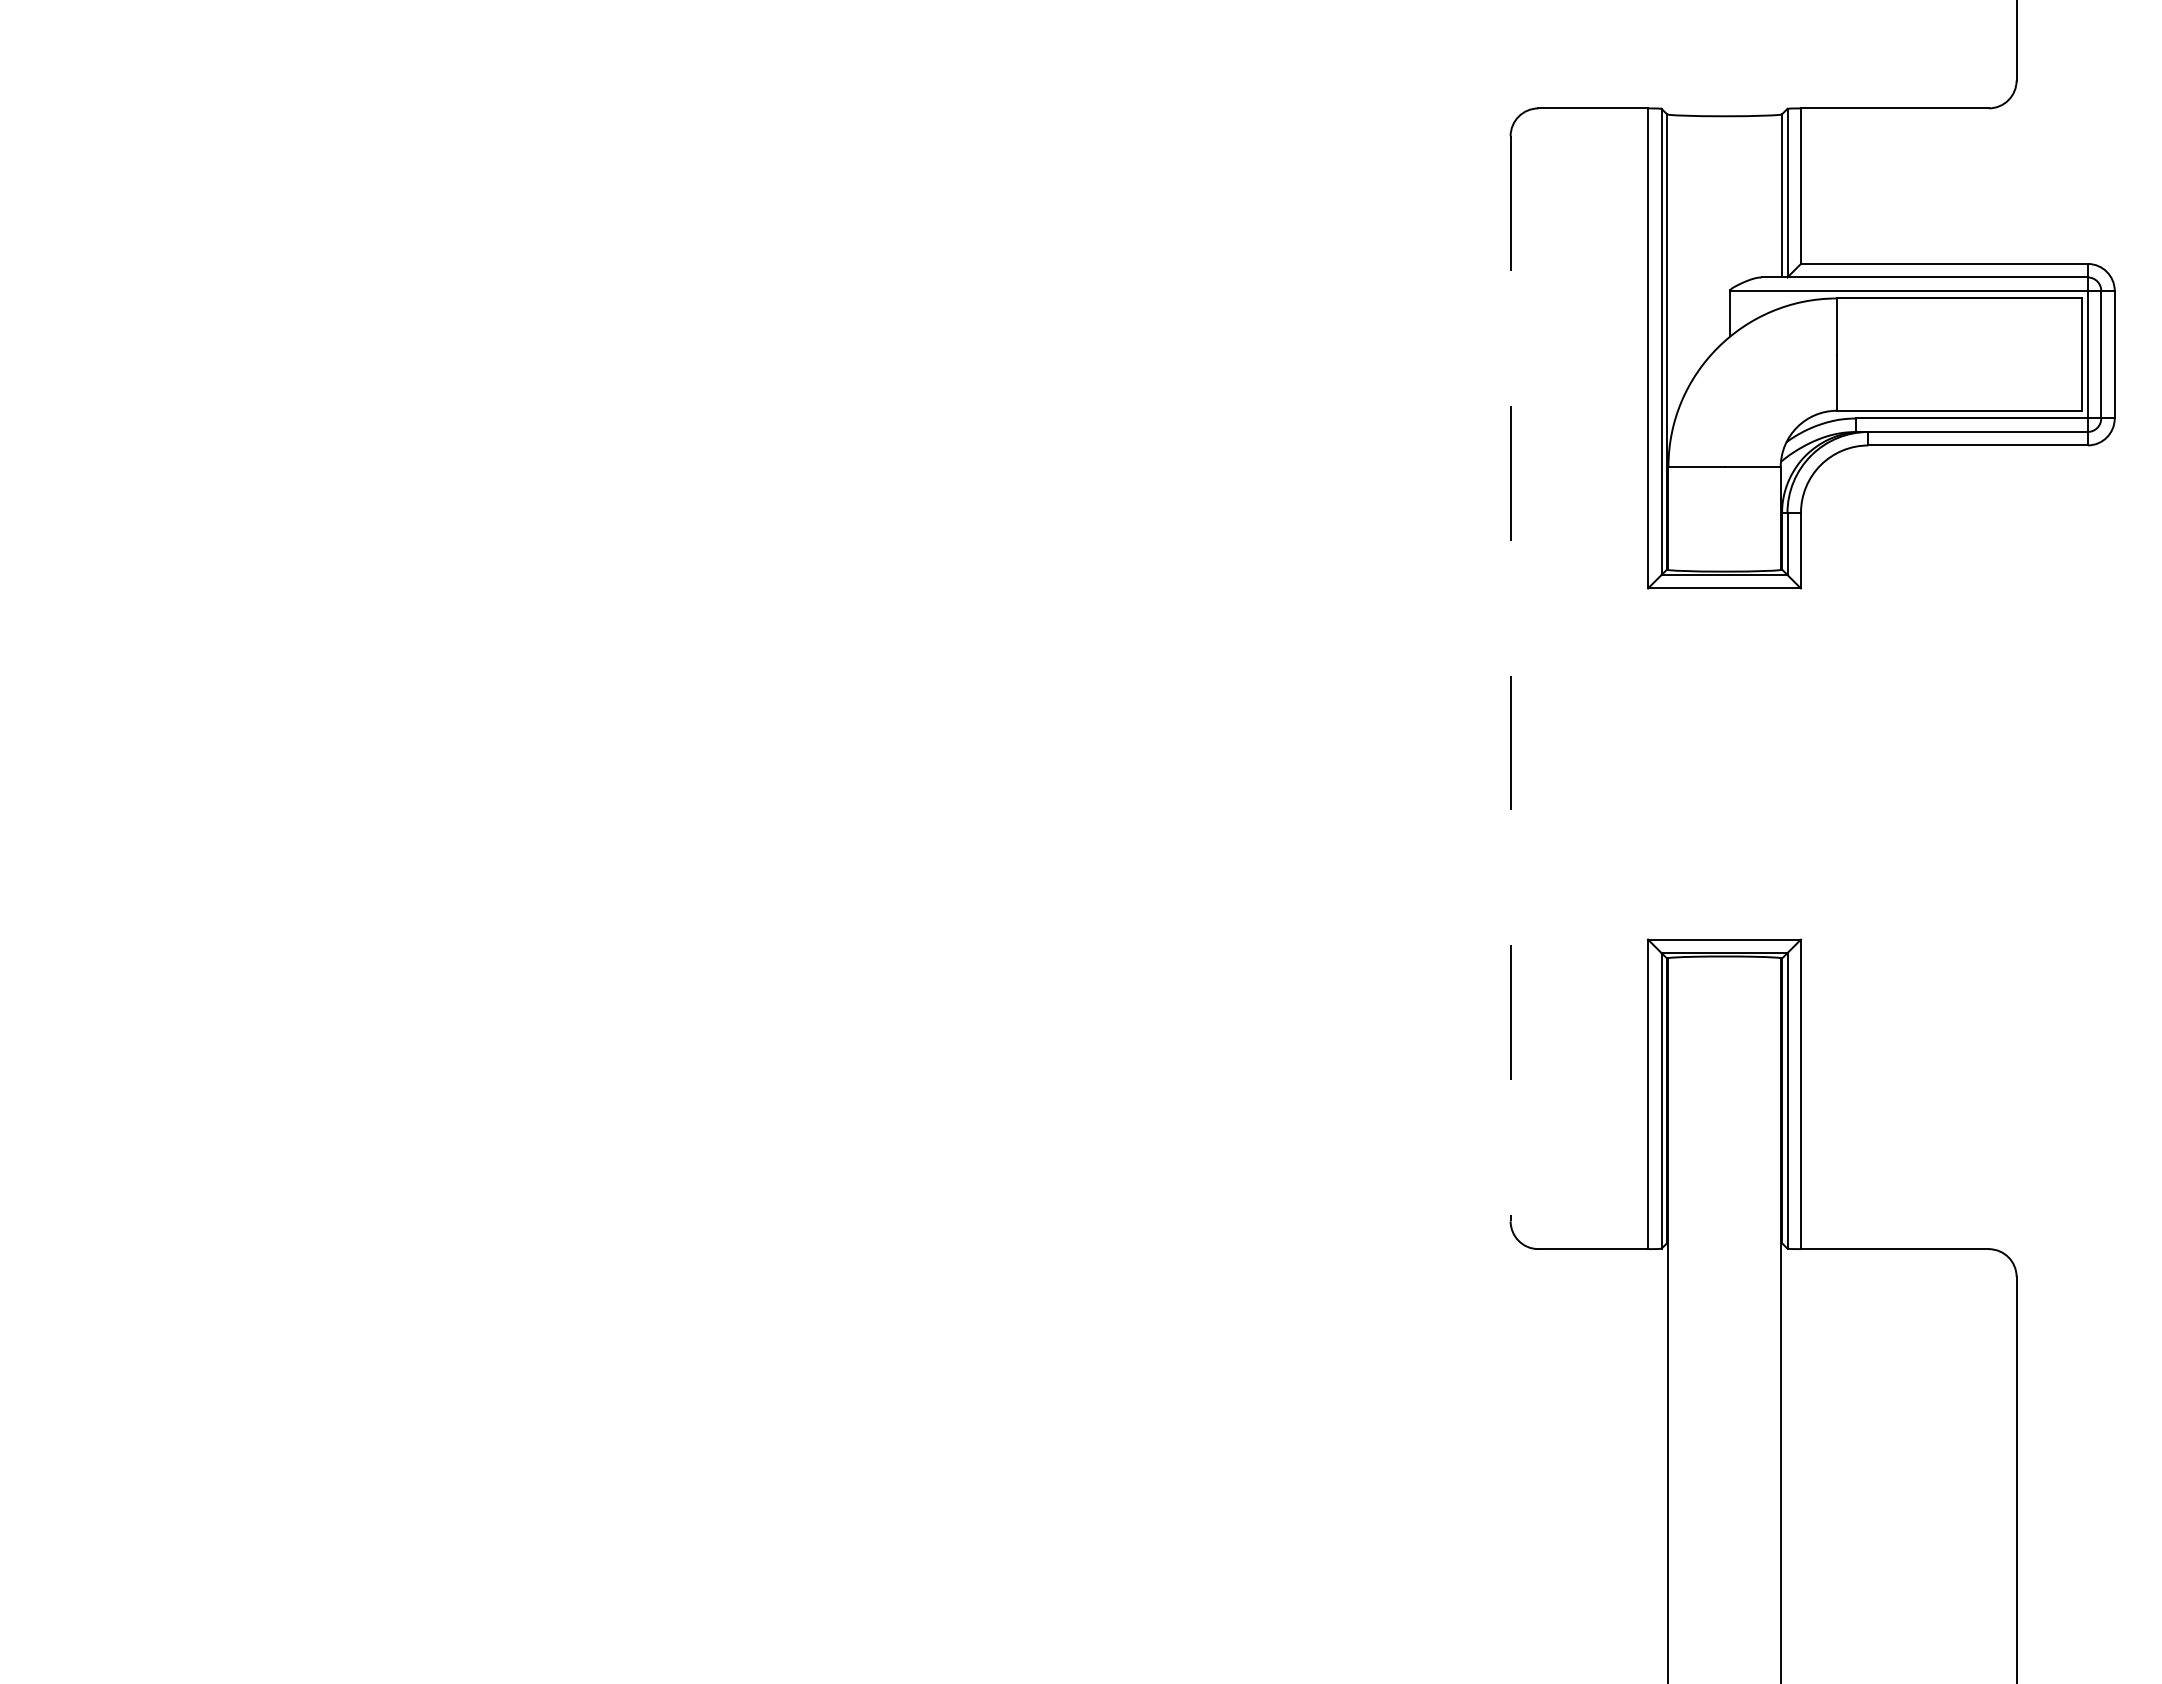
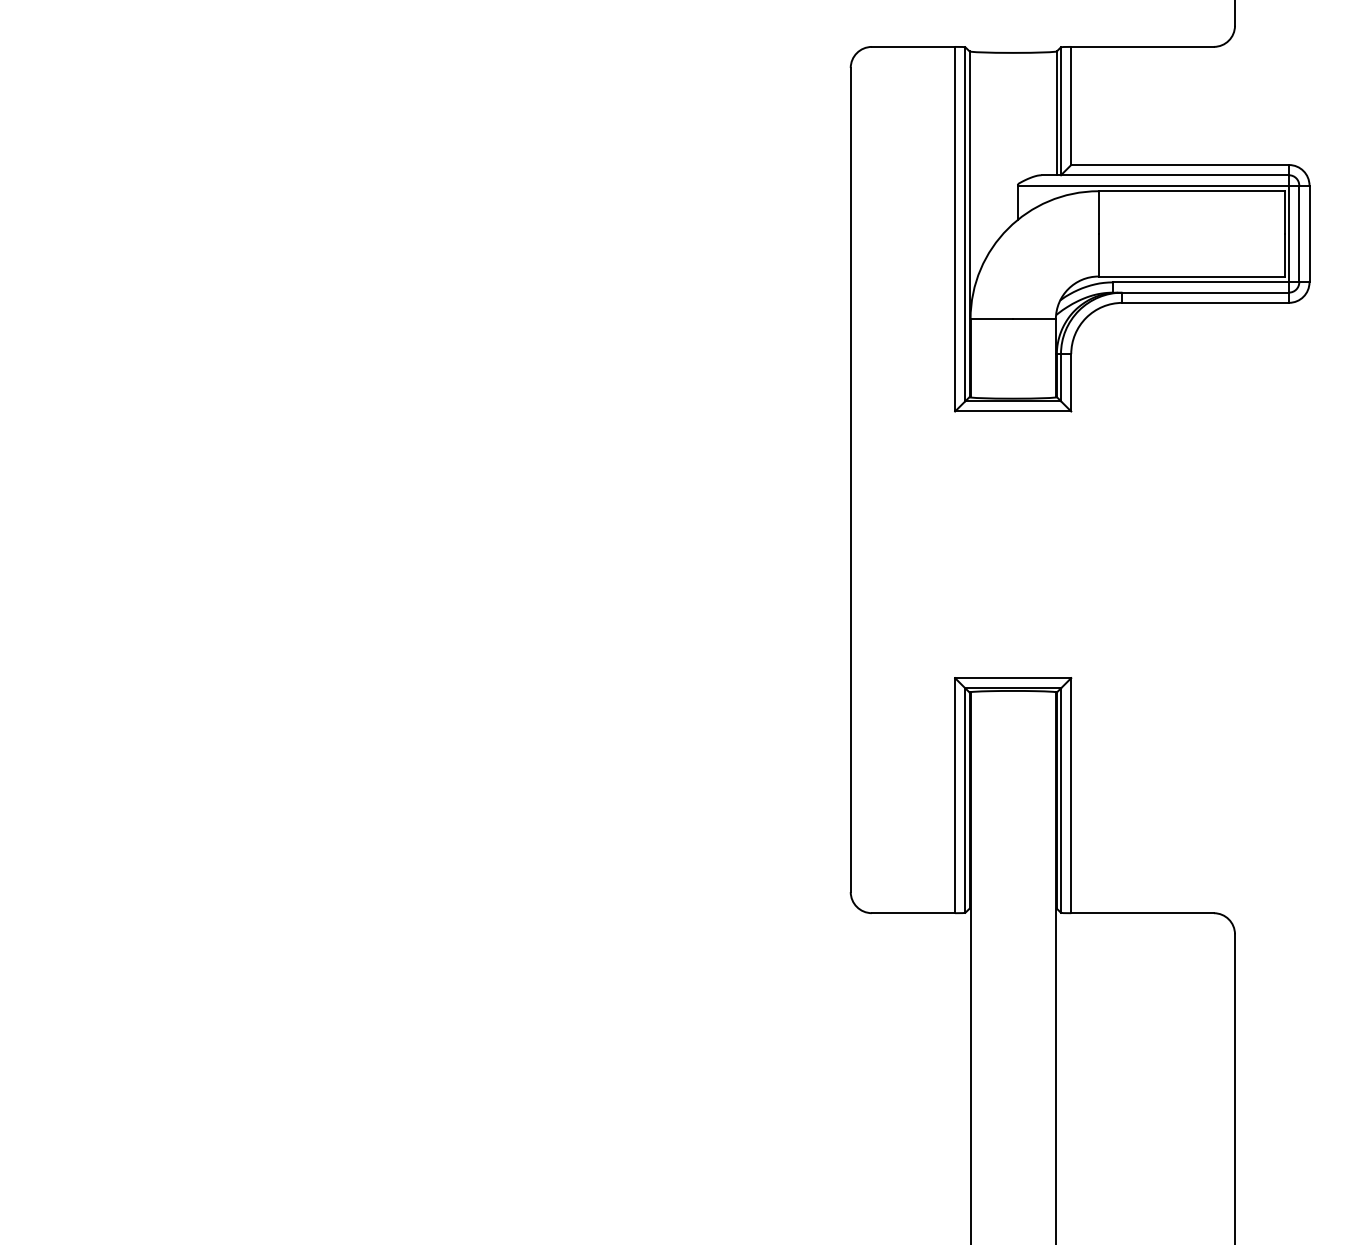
line: (1510, 678) -> (850, 479), dashed -> solid

